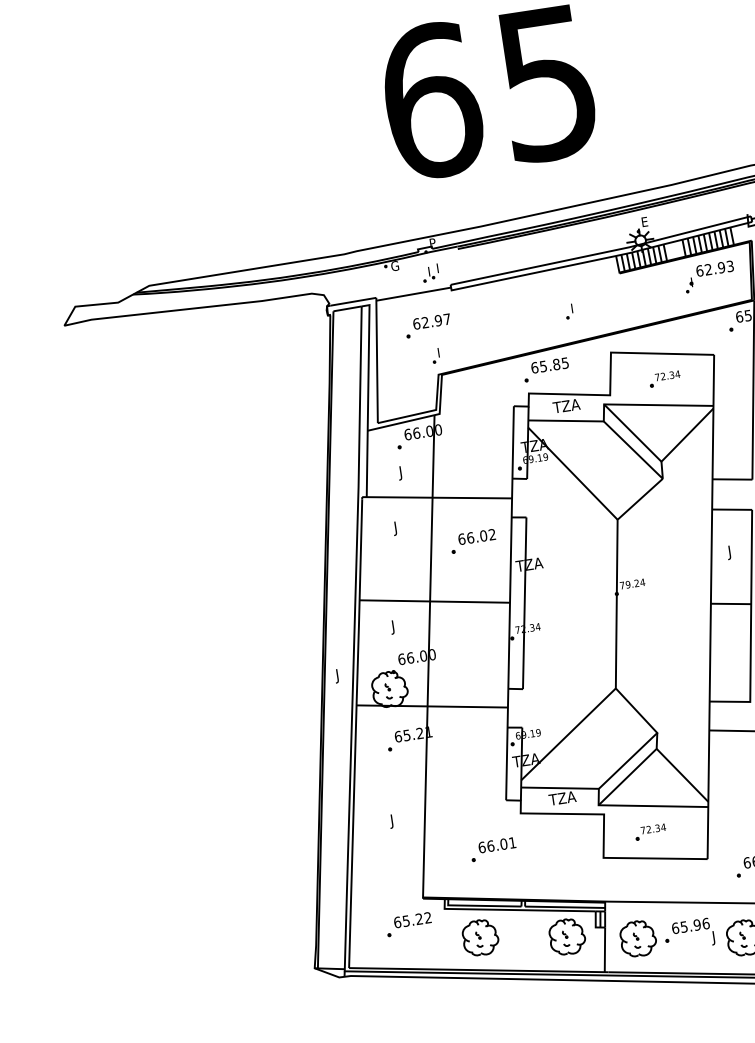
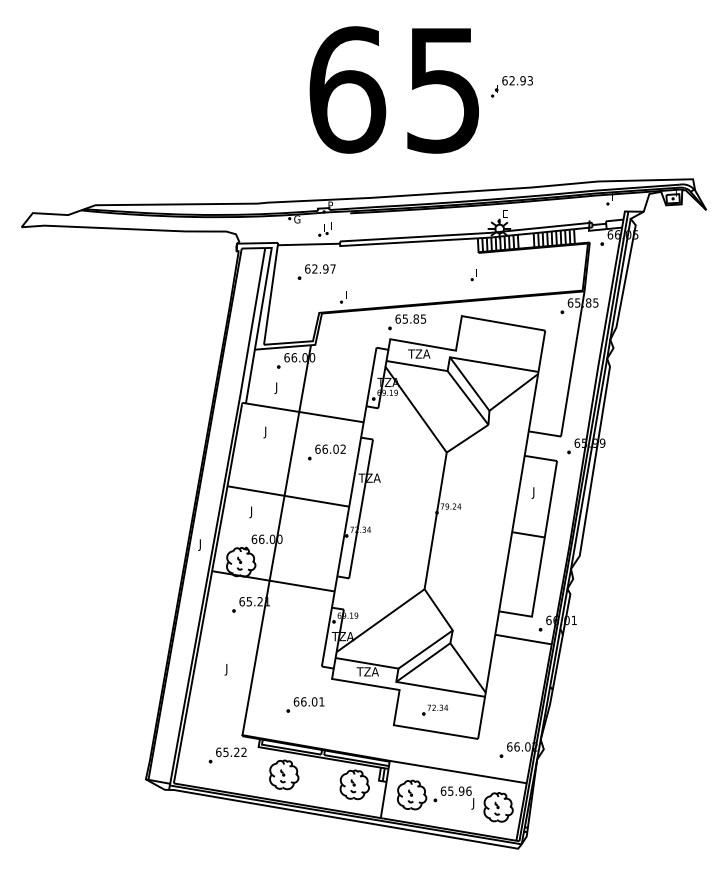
part: (708, 276) -> (511, 86), moved
part: (568, 312) -> (473, 275), moved
part: (436, 356) -> (343, 297), moved
part: (664, 378) -> (502, 343), removed

